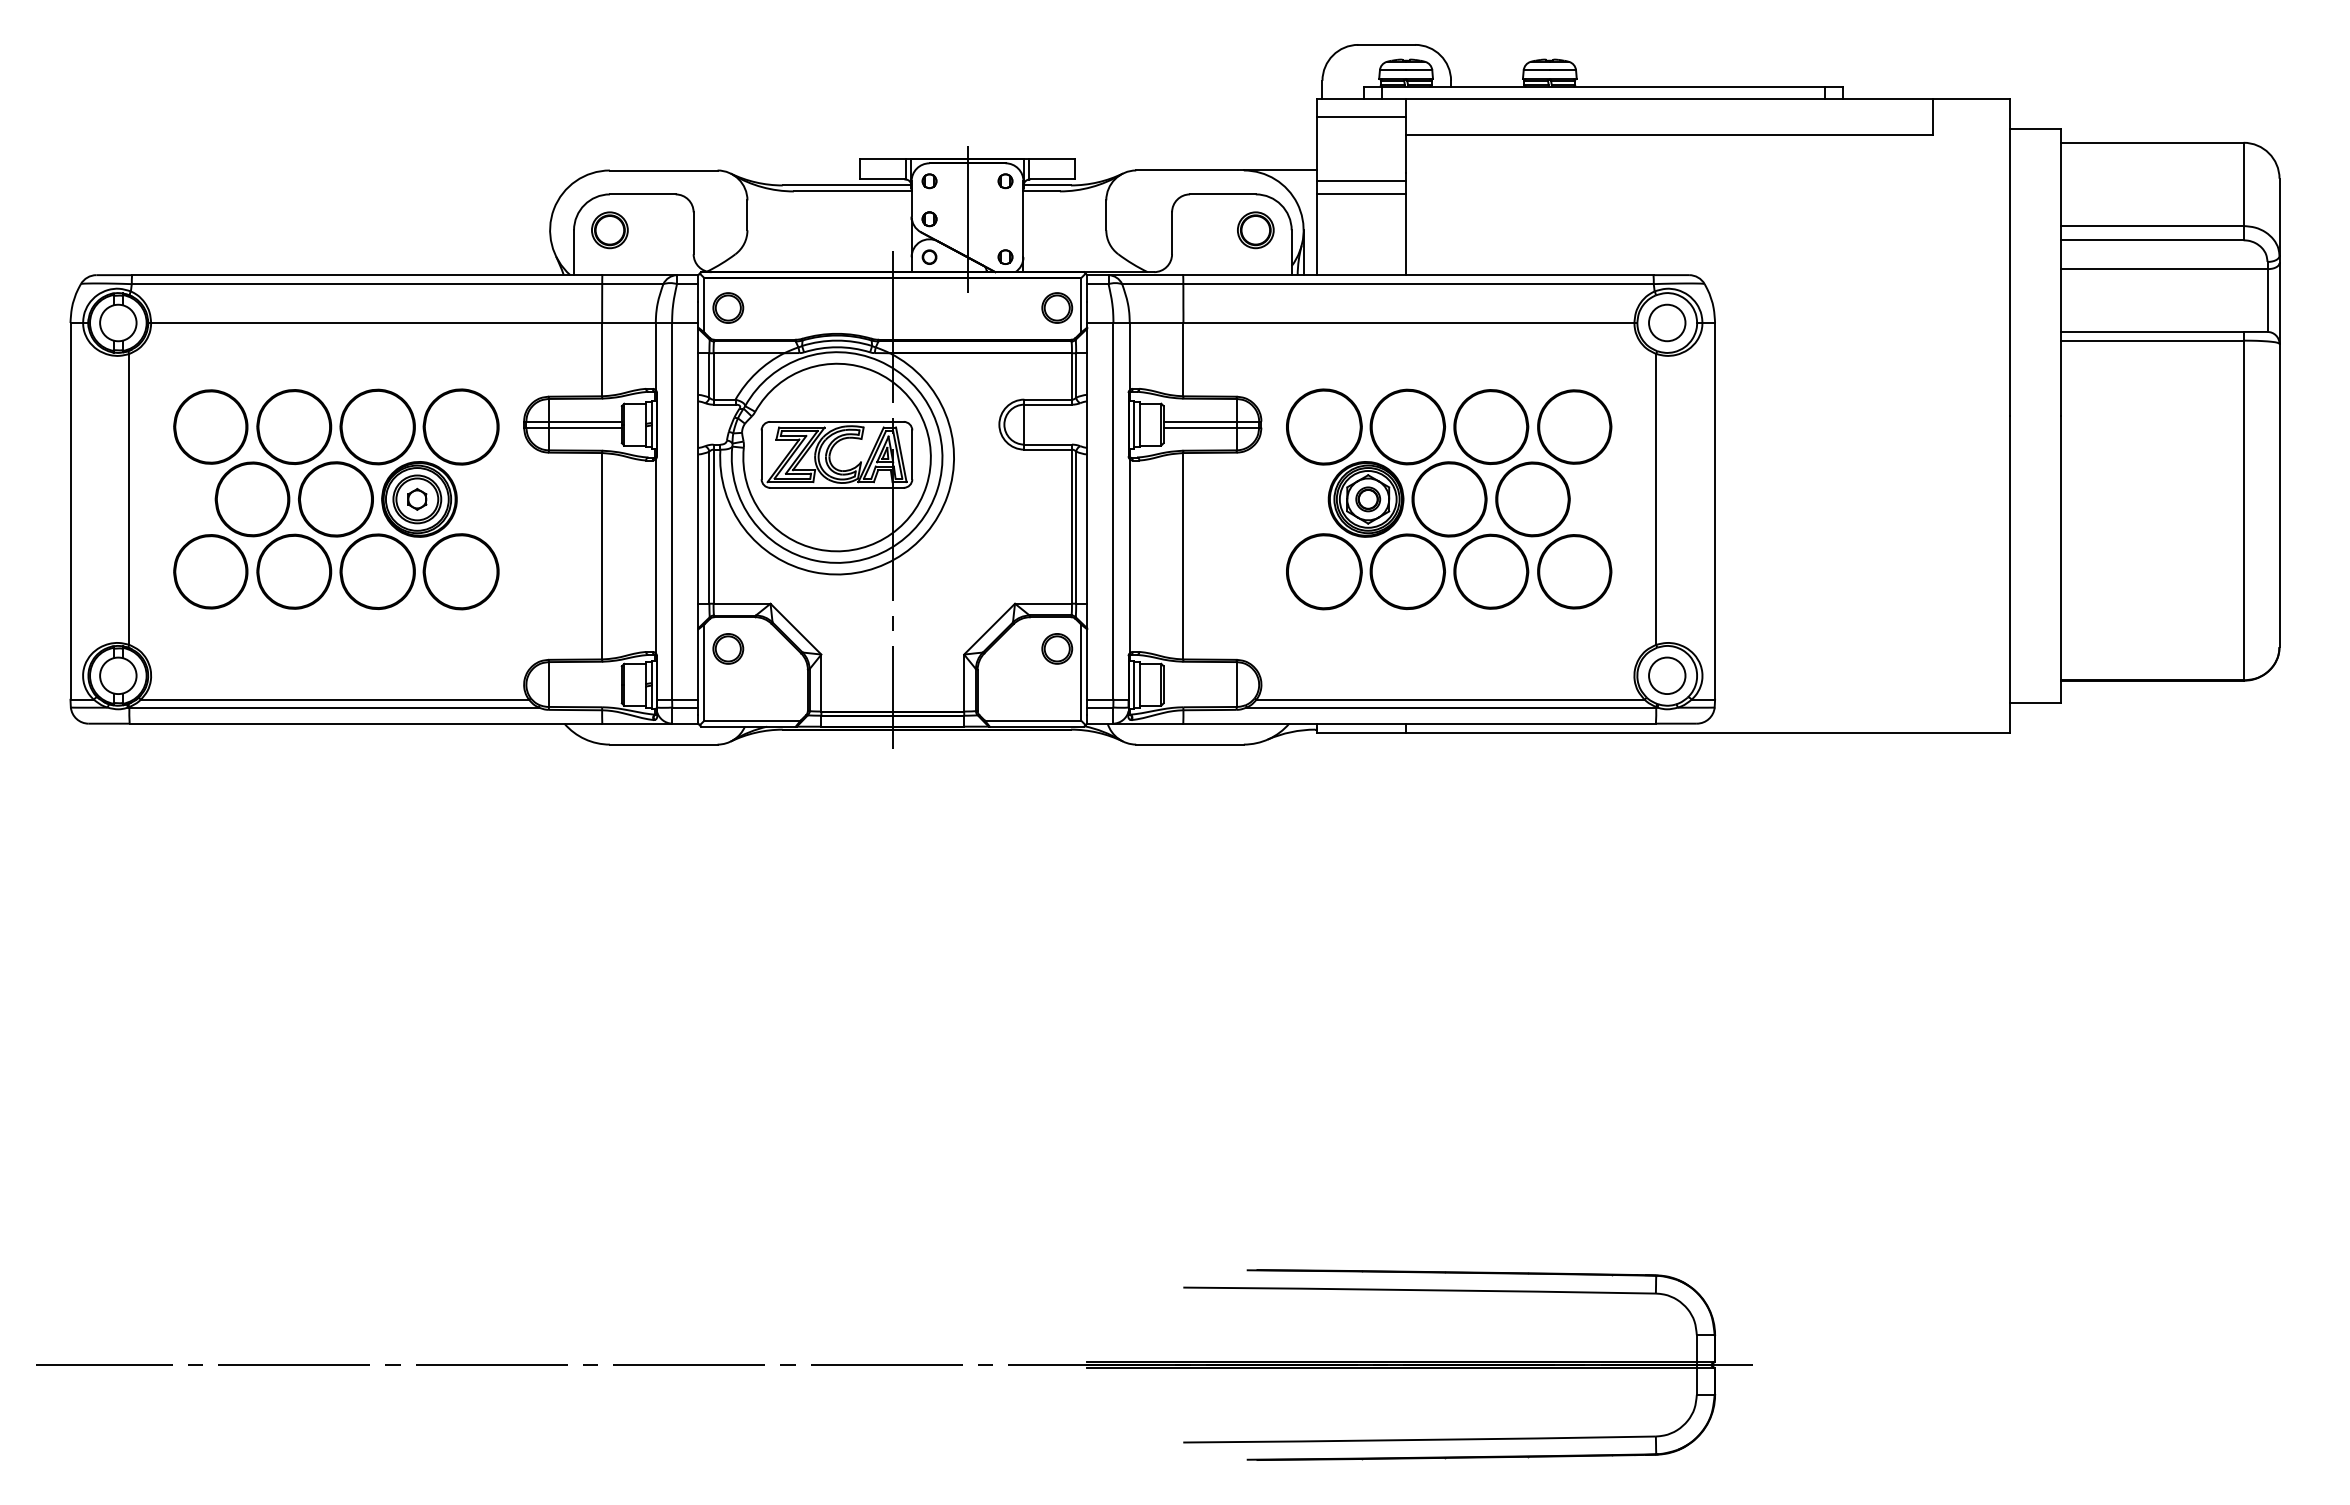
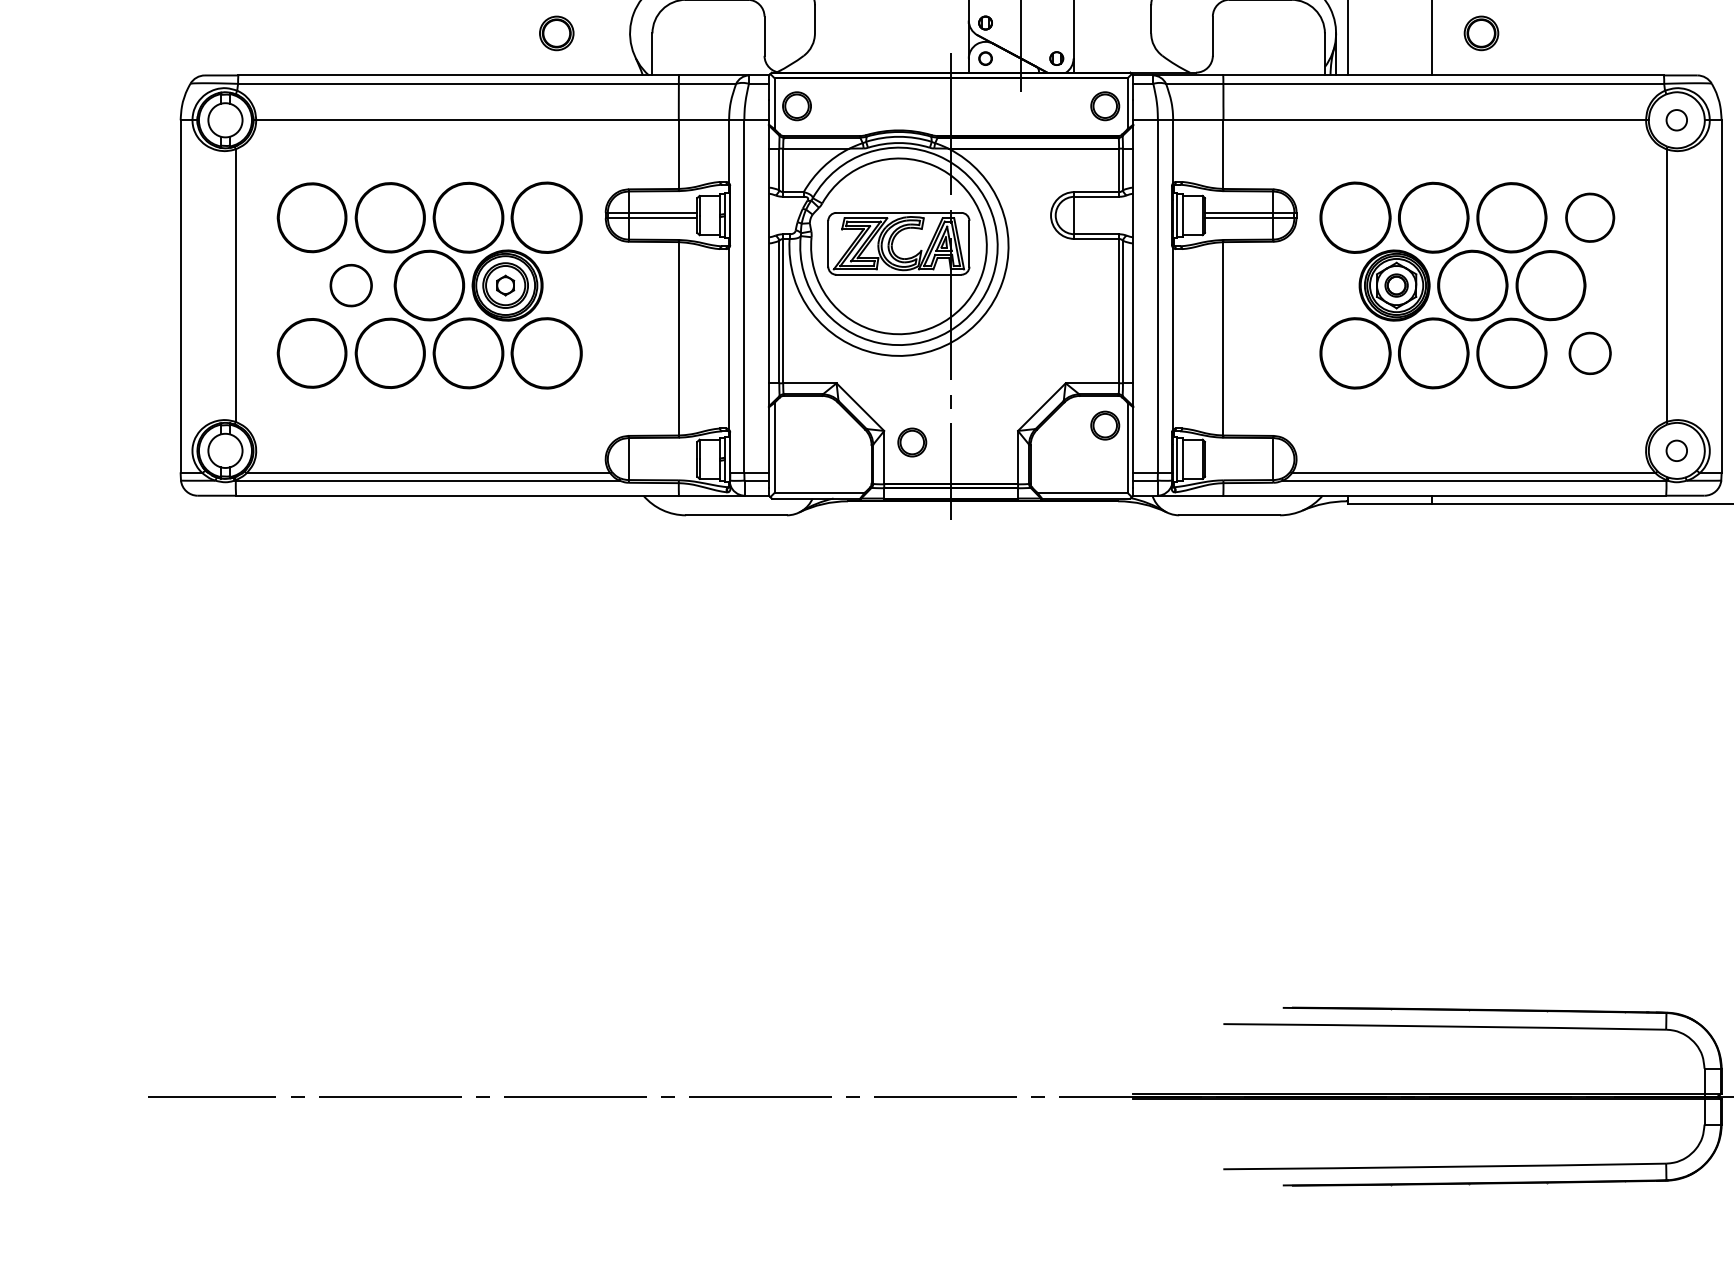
part: (609, 230) -> (556, 33), moved
part: (1255, 230) -> (1481, 33), moved
circle: (1667, 322) -> (1677, 119), size x0.6
part: (1574, 426) -> (1589, 217), size x0.7
part: (252, 499) -> (351, 285), size x0.6
part: (1574, 571) -> (1589, 353), size x0.6
part: (728, 648) -> (912, 442), moved
circle: (1667, 675) -> (1677, 450), size x0.6

